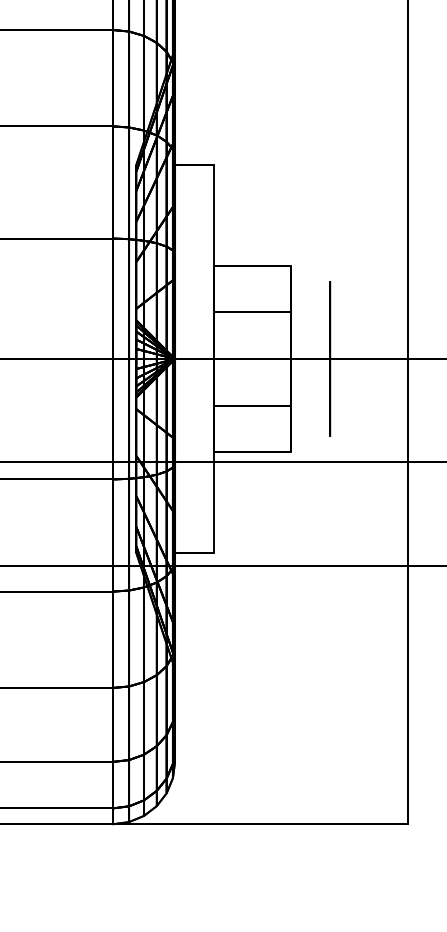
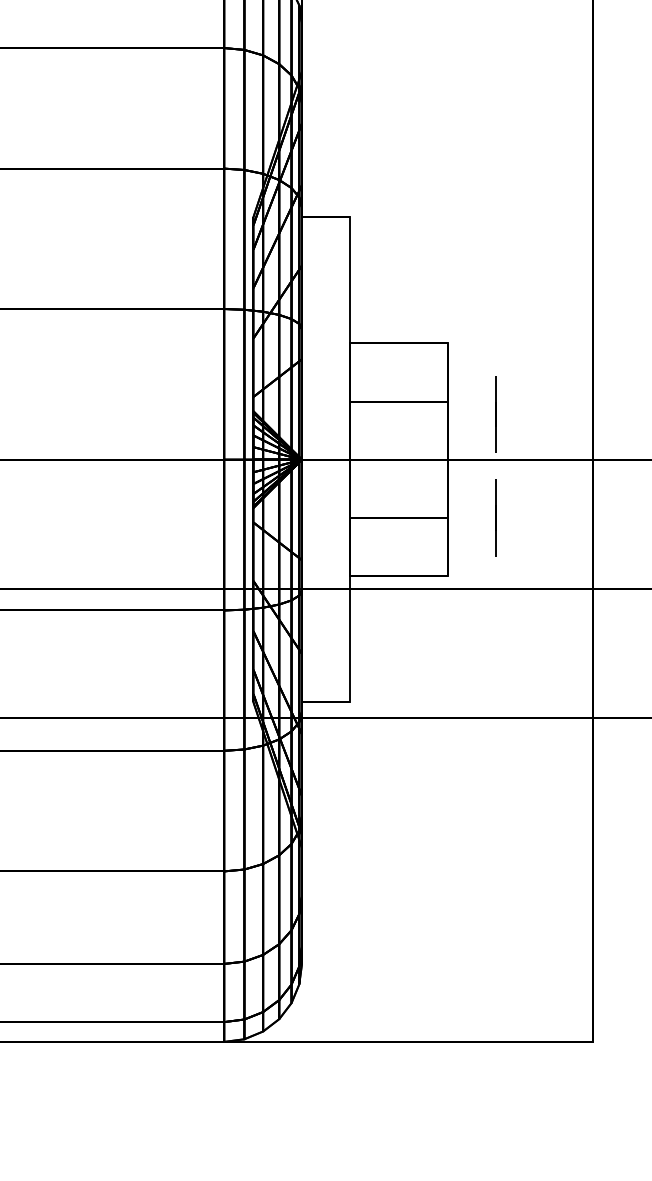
circle: (330, 358) -> (496, 459), solid -> dashed

